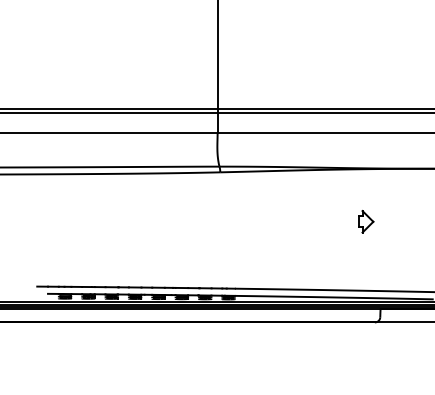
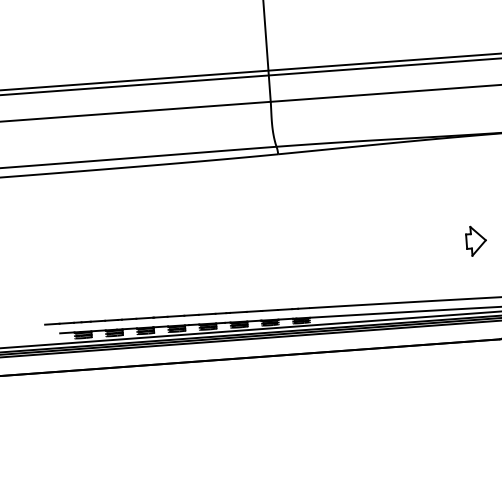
part: (366, 221) -> (476, 240), moved

